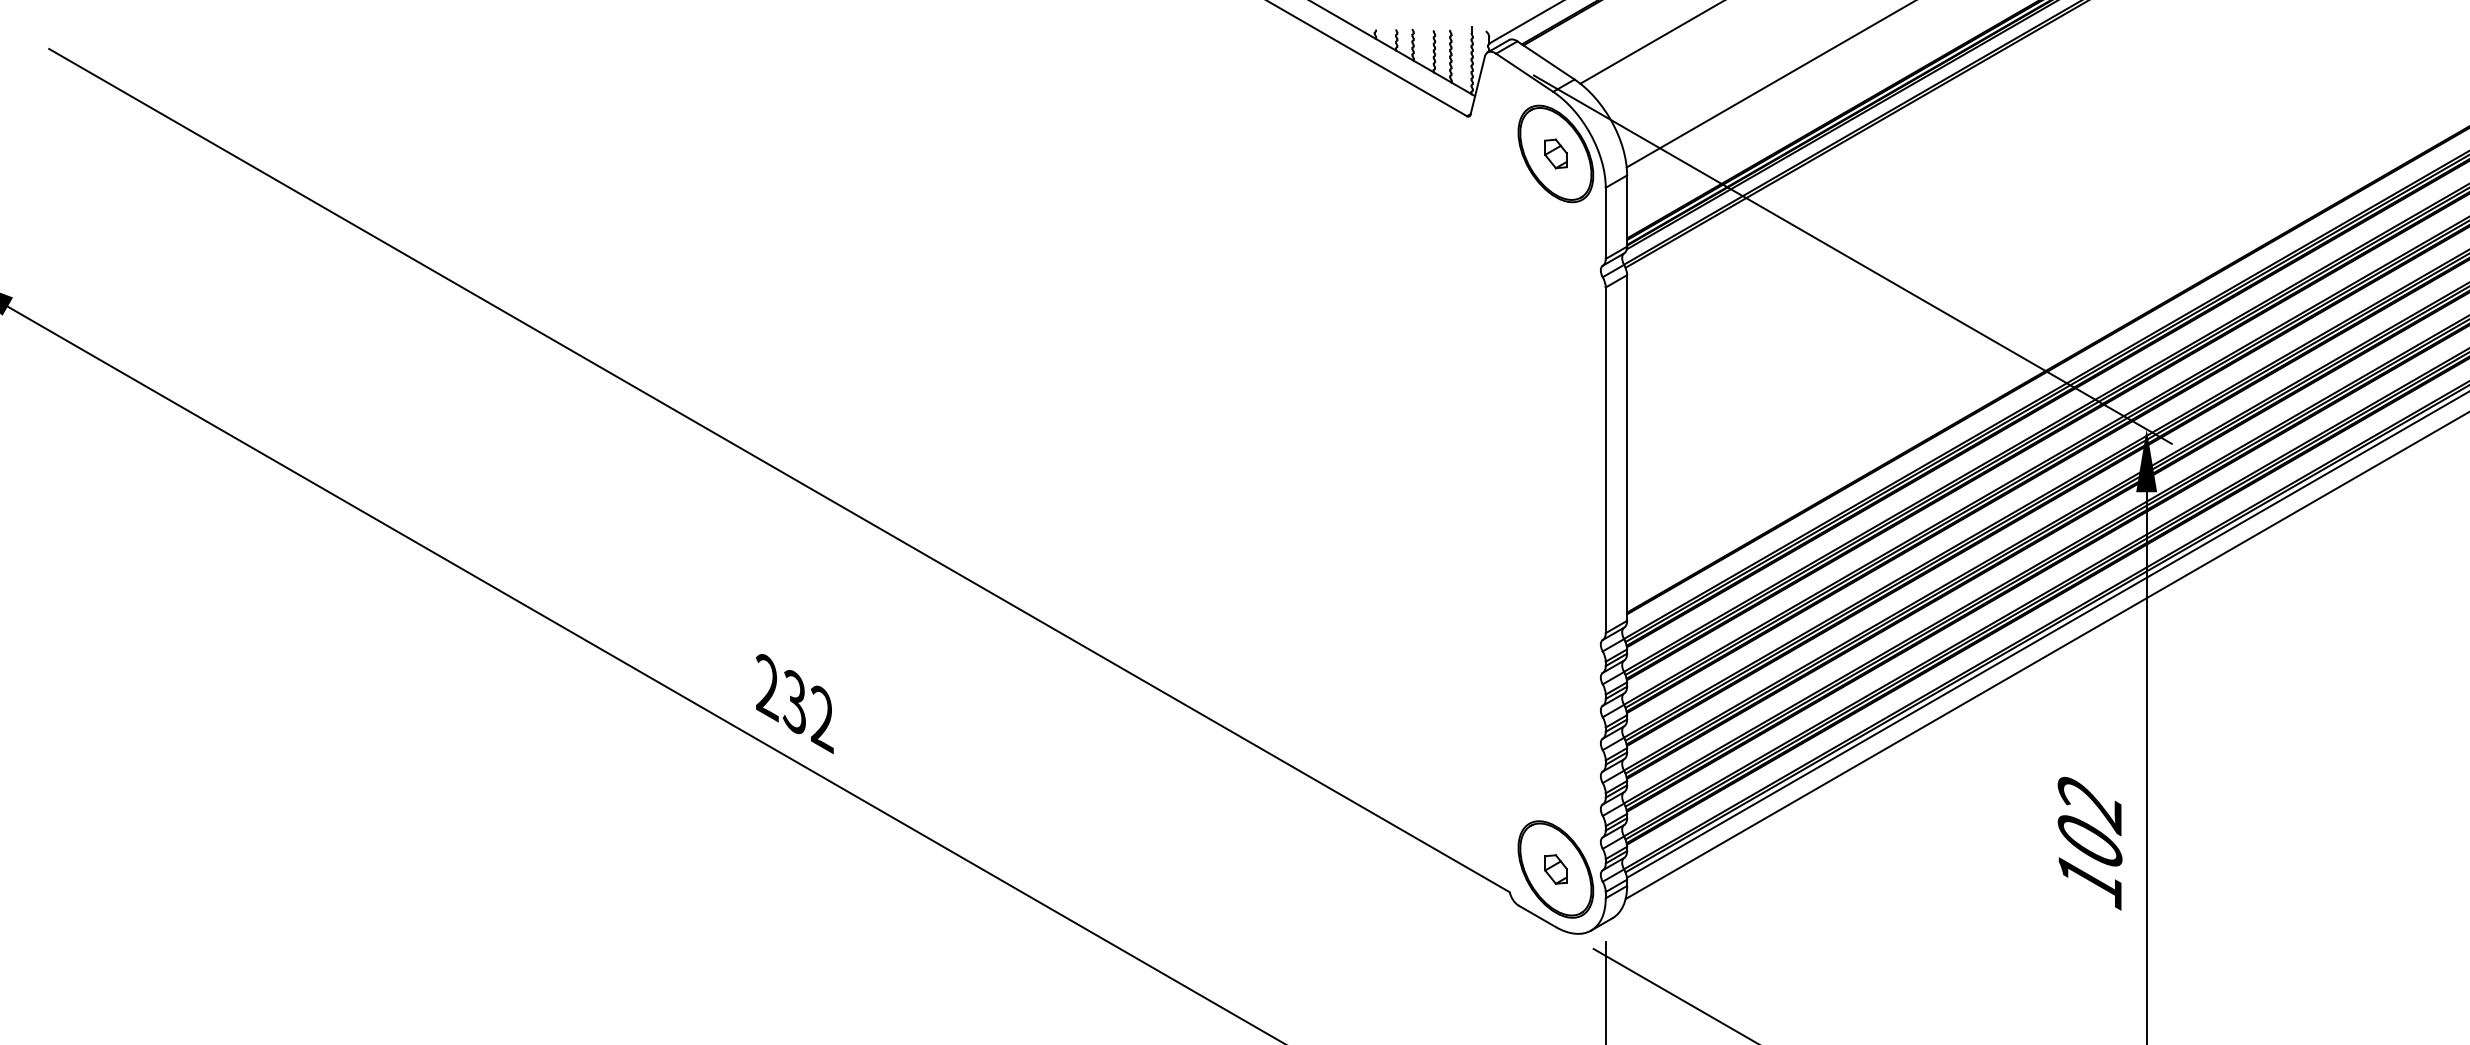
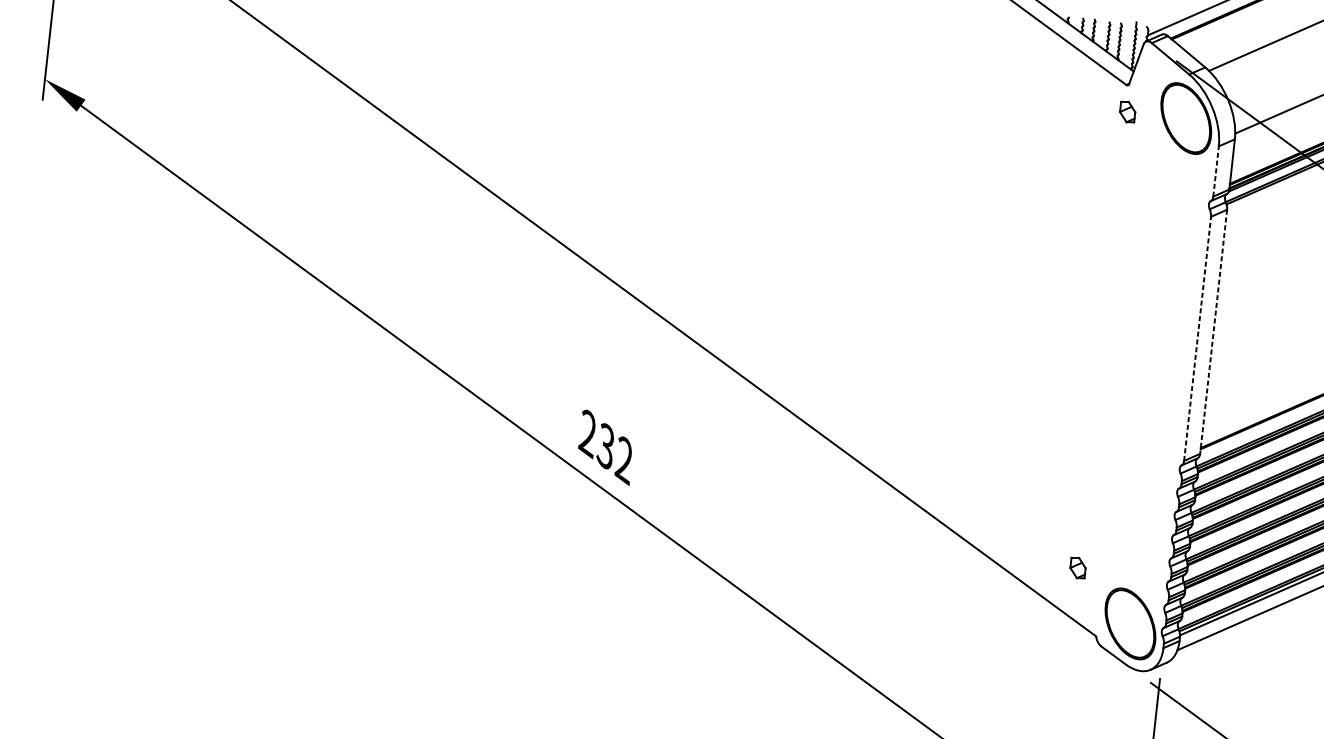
part: (1555, 153) -> (1127, 111), moved
line: (1605, 223) -> (1215, 171), solid -> dashed
line: (1627, 448) -> (1213, 332), solid -> dashed
line: (1605, 460) -> (1197, 338), solid -> dashed
part: (1555, 869) -> (1077, 568), moved

